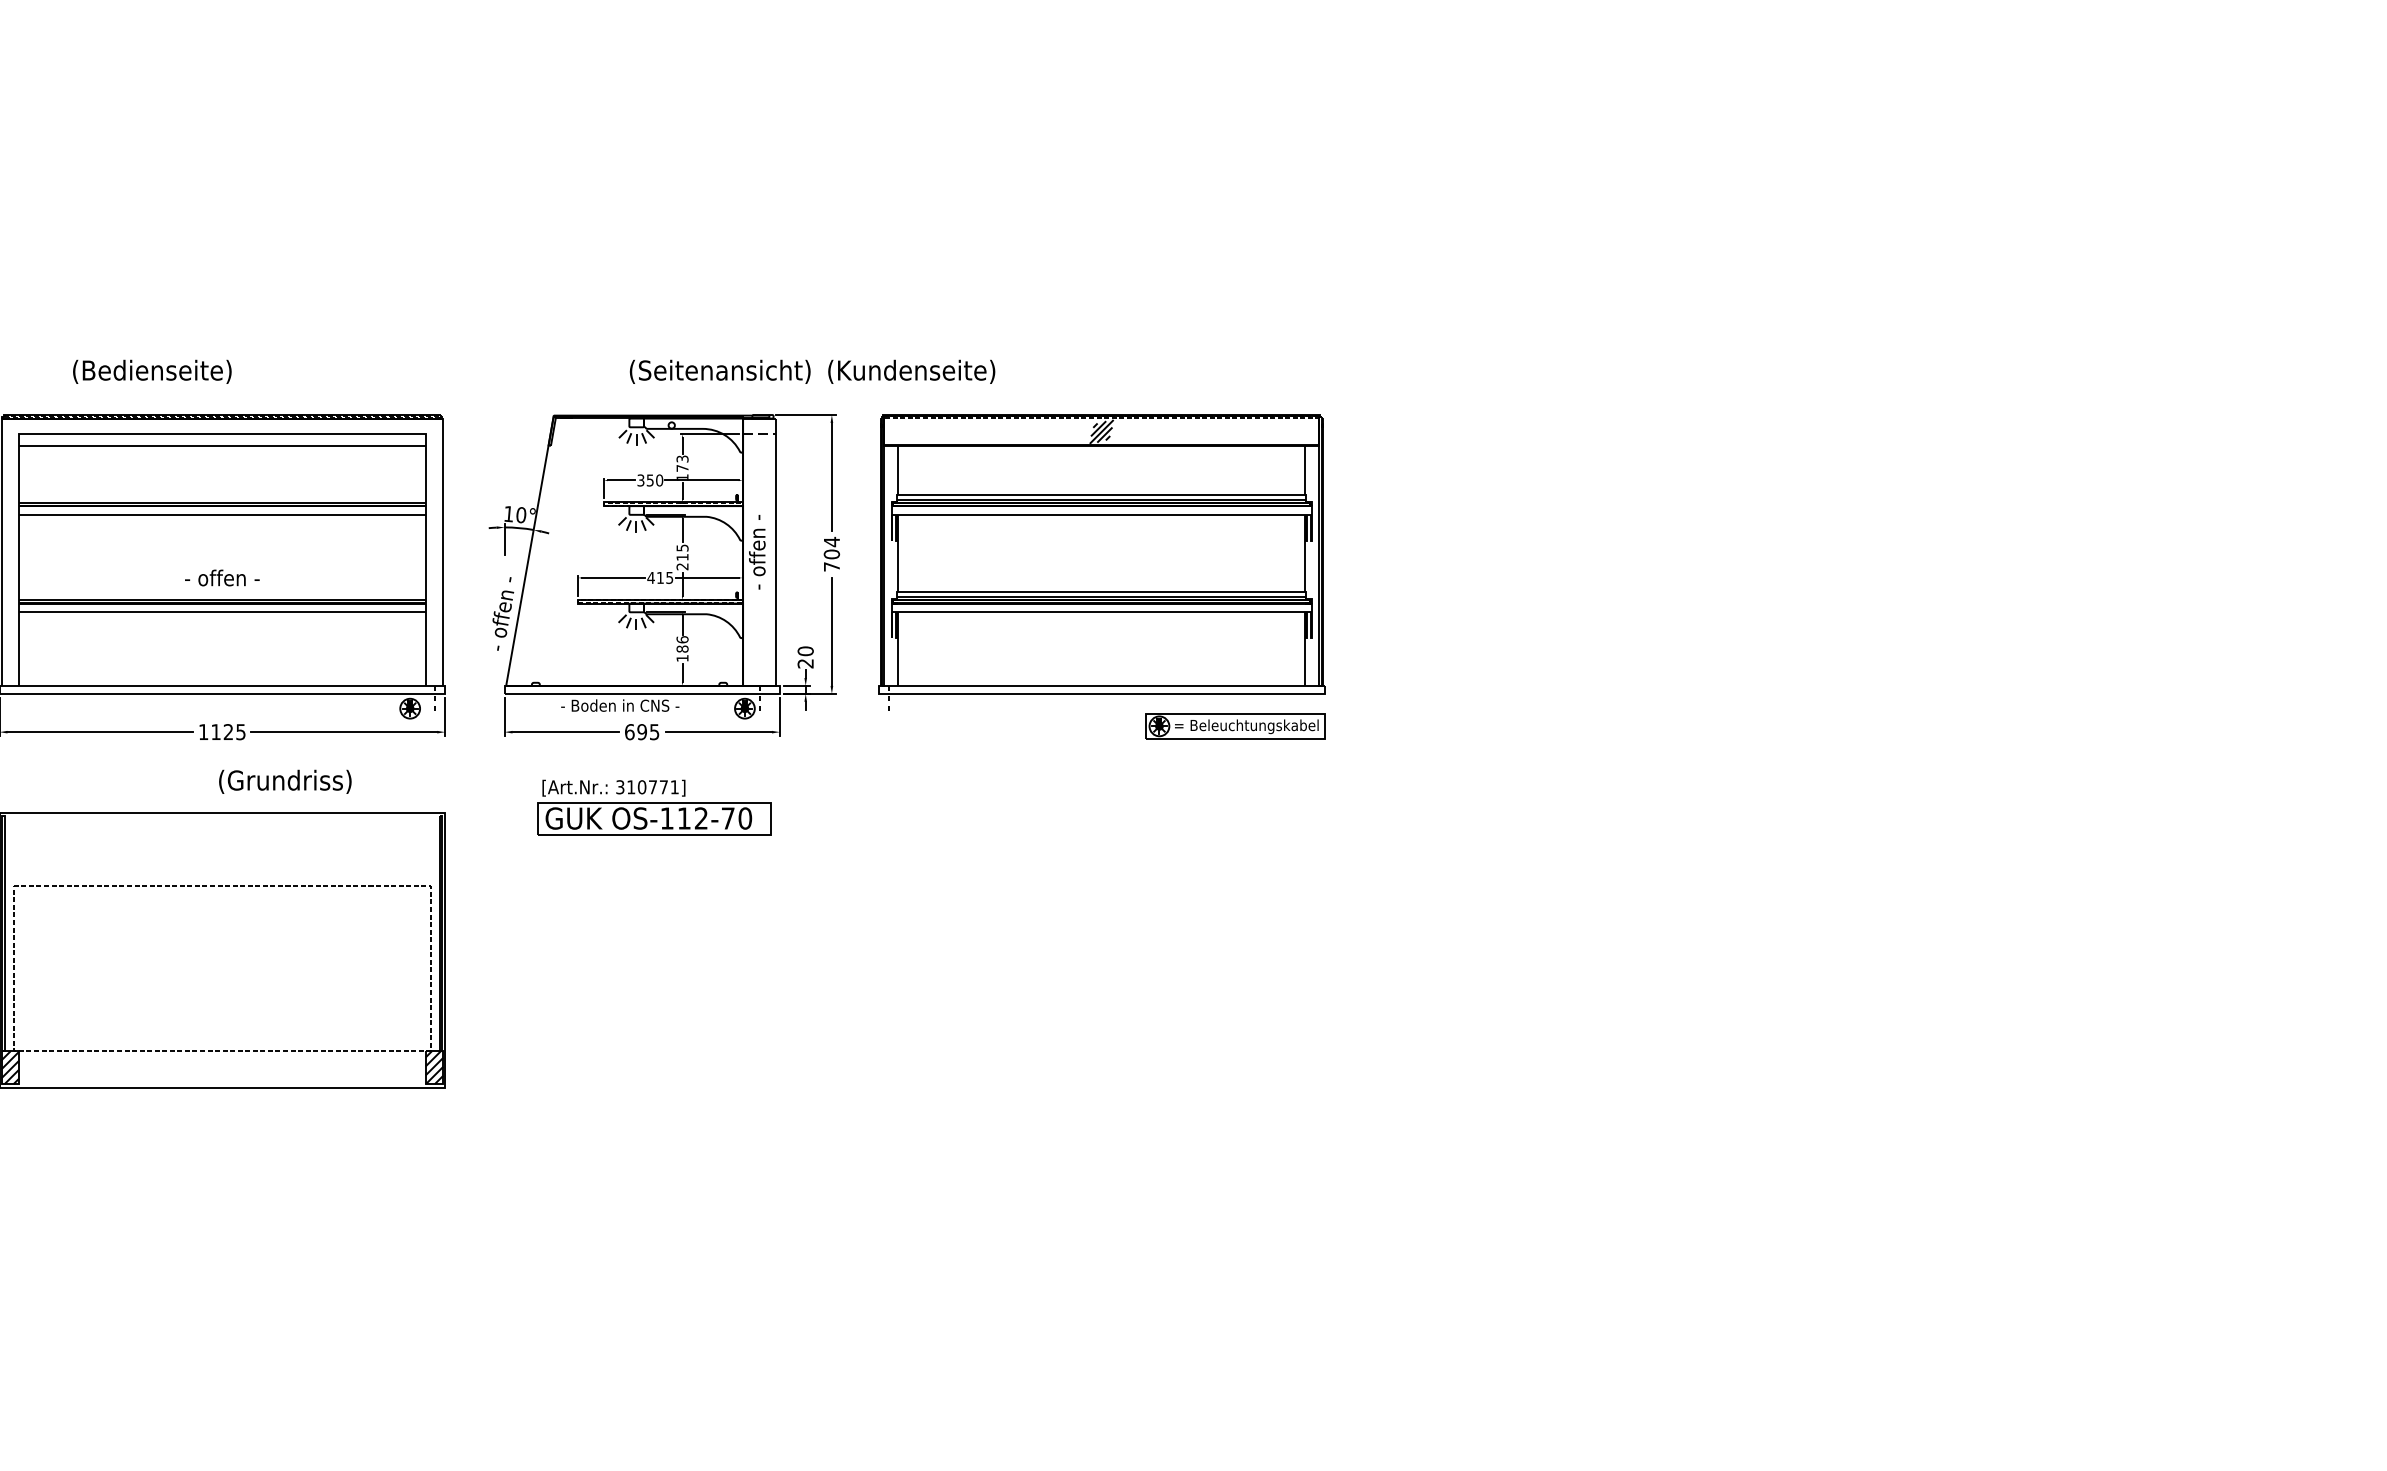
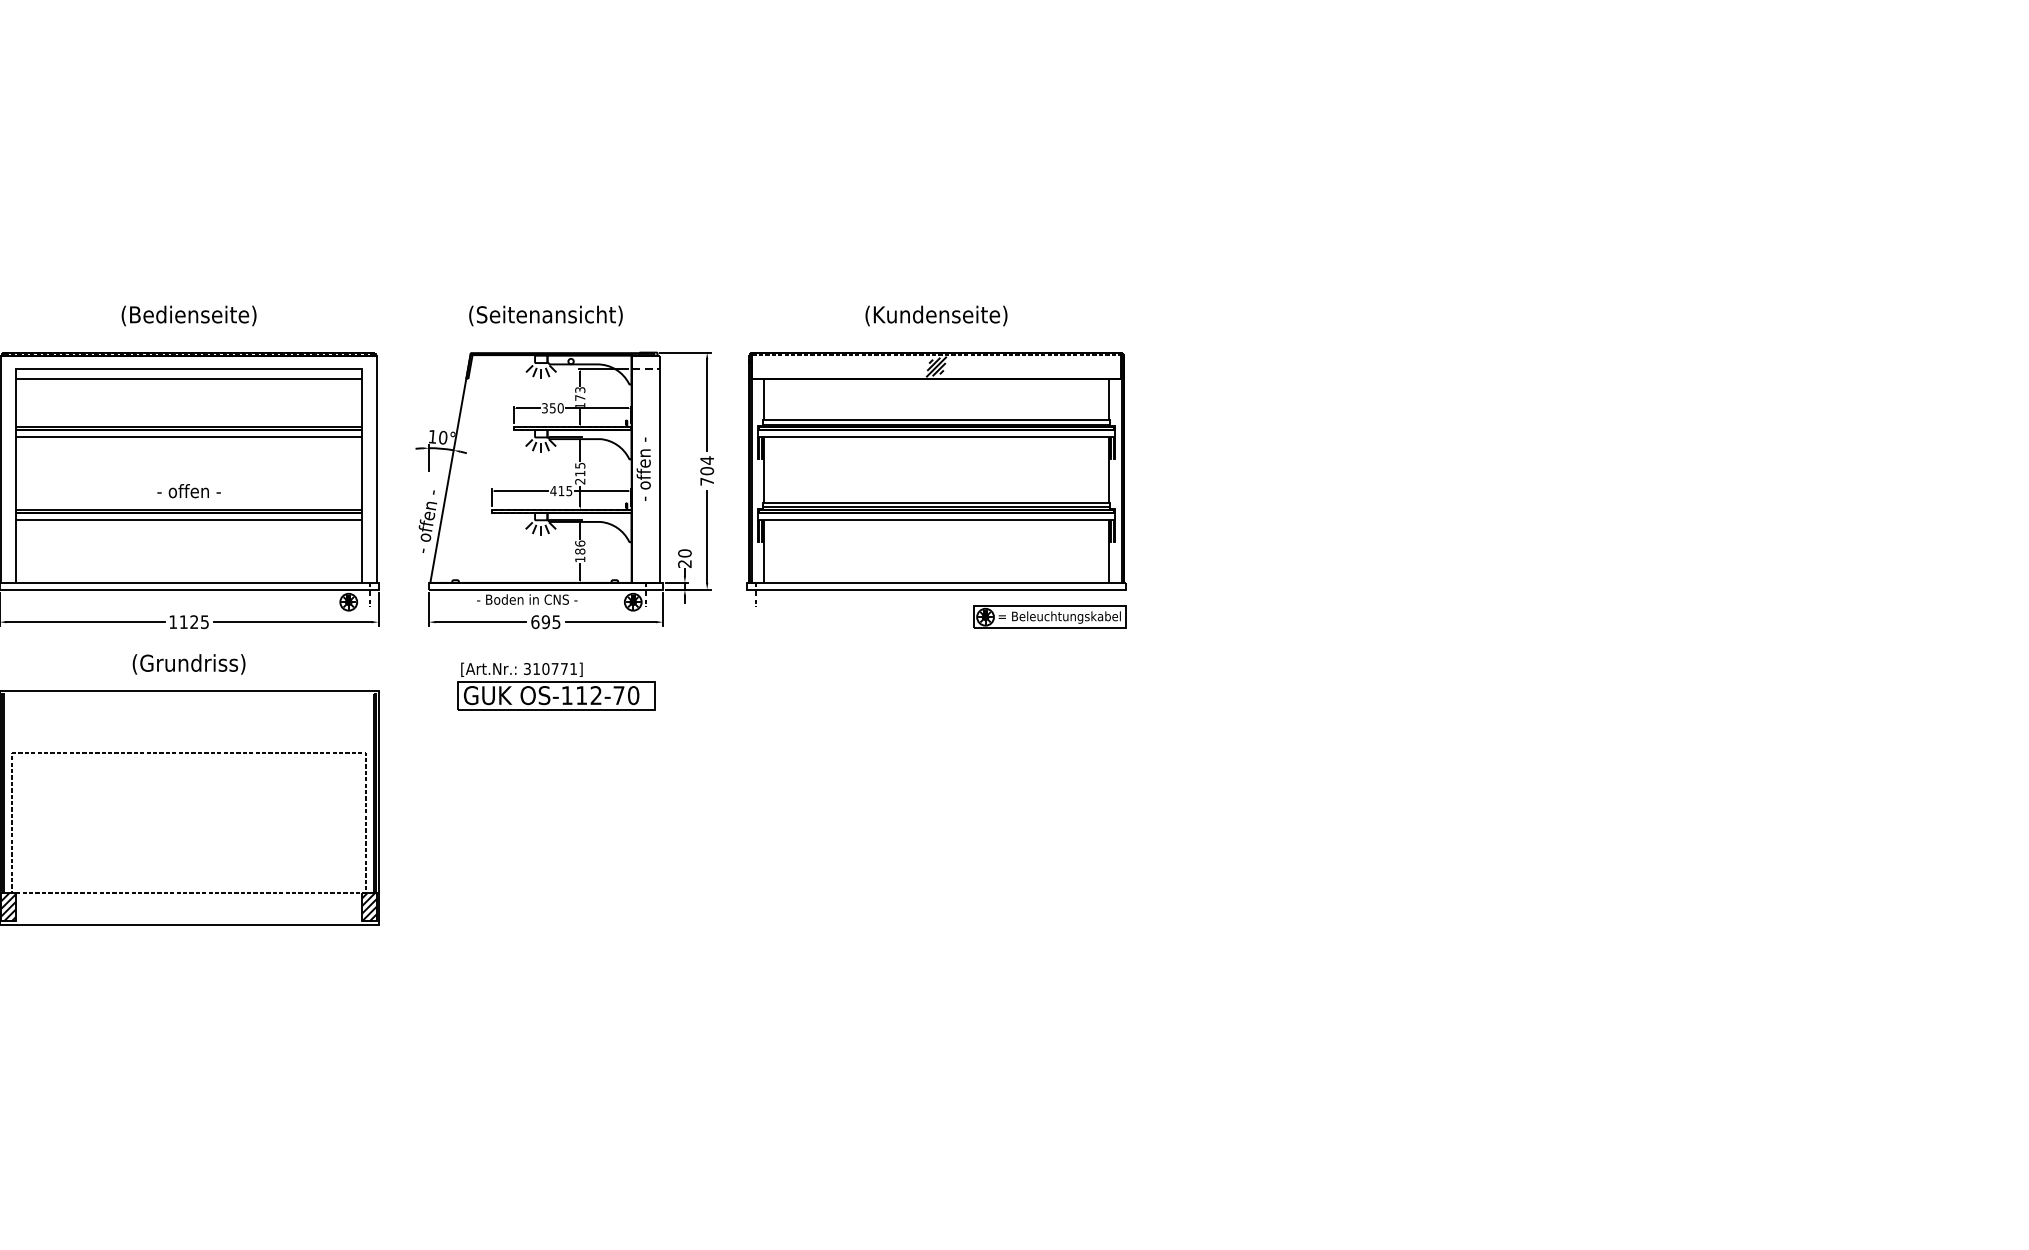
text: (152, 371) -> (189, 315), moved
text: (719, 371) -> (545, 315), moved
text: (911, 371) -> (936, 315), moved
text: (285, 781) -> (189, 664), moved

